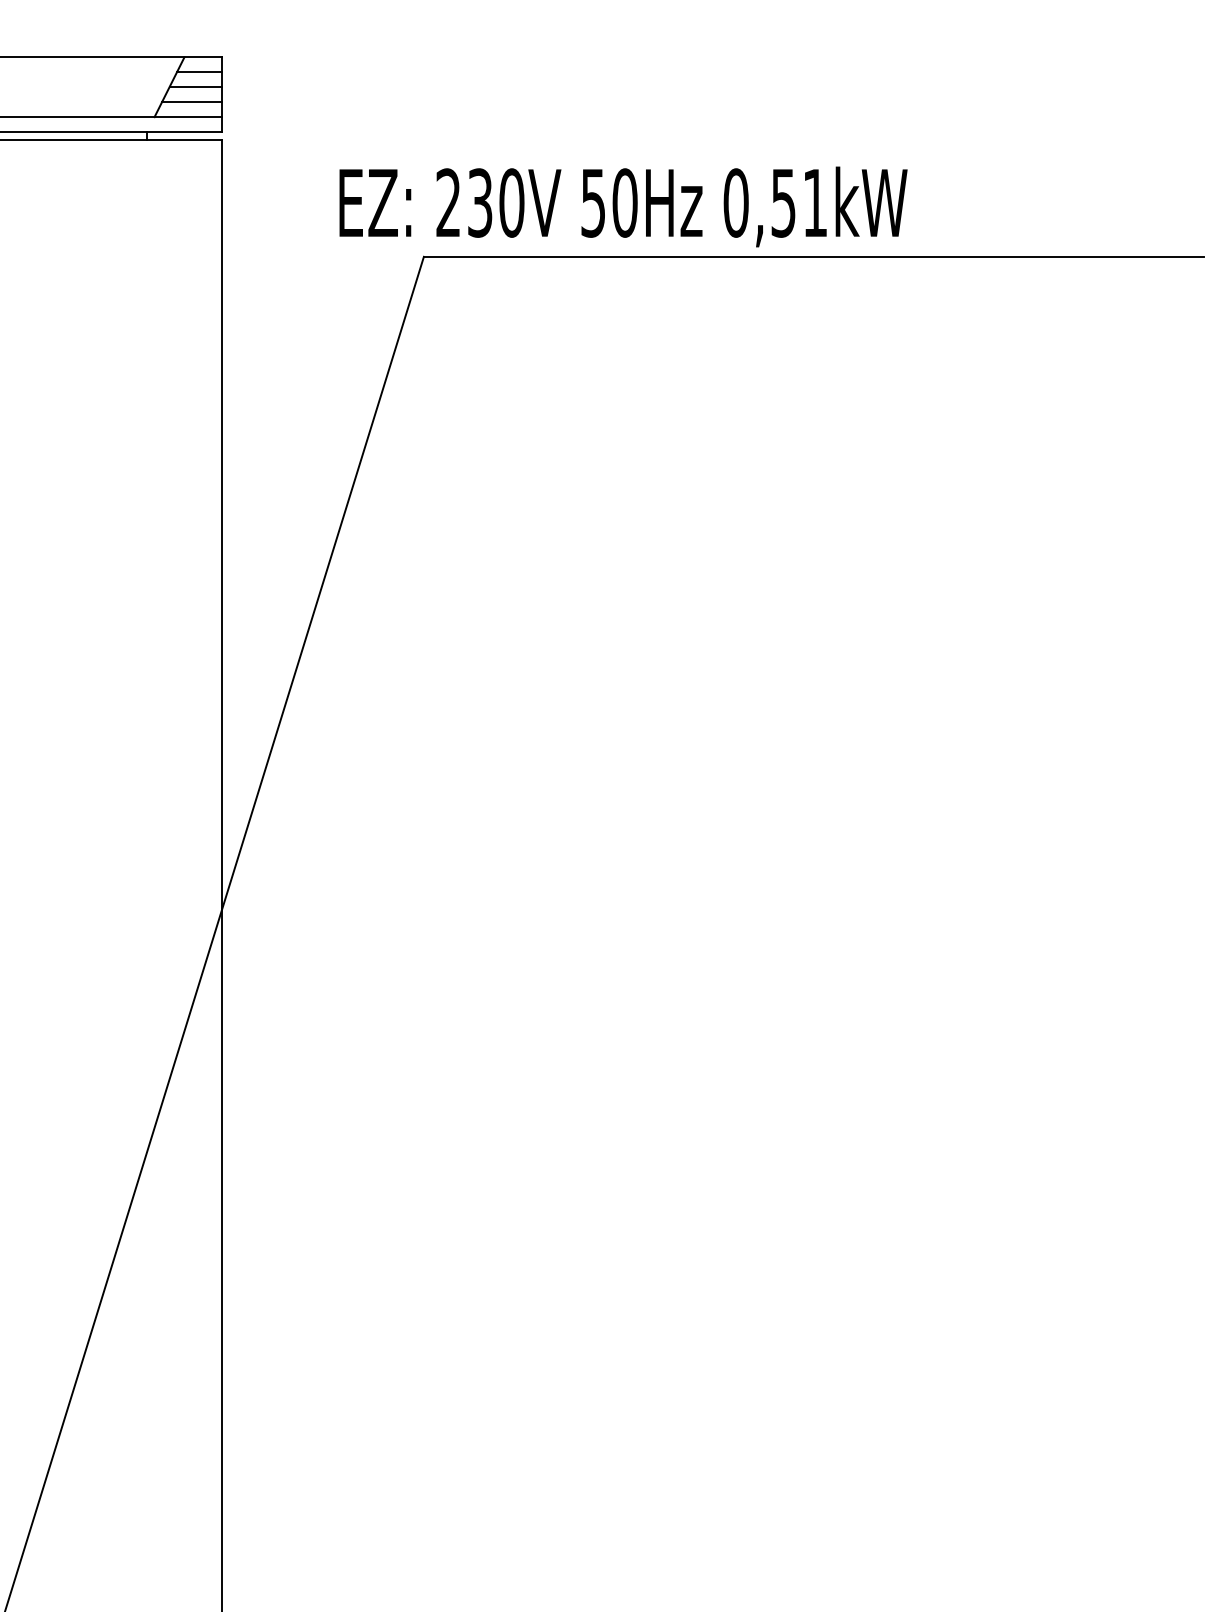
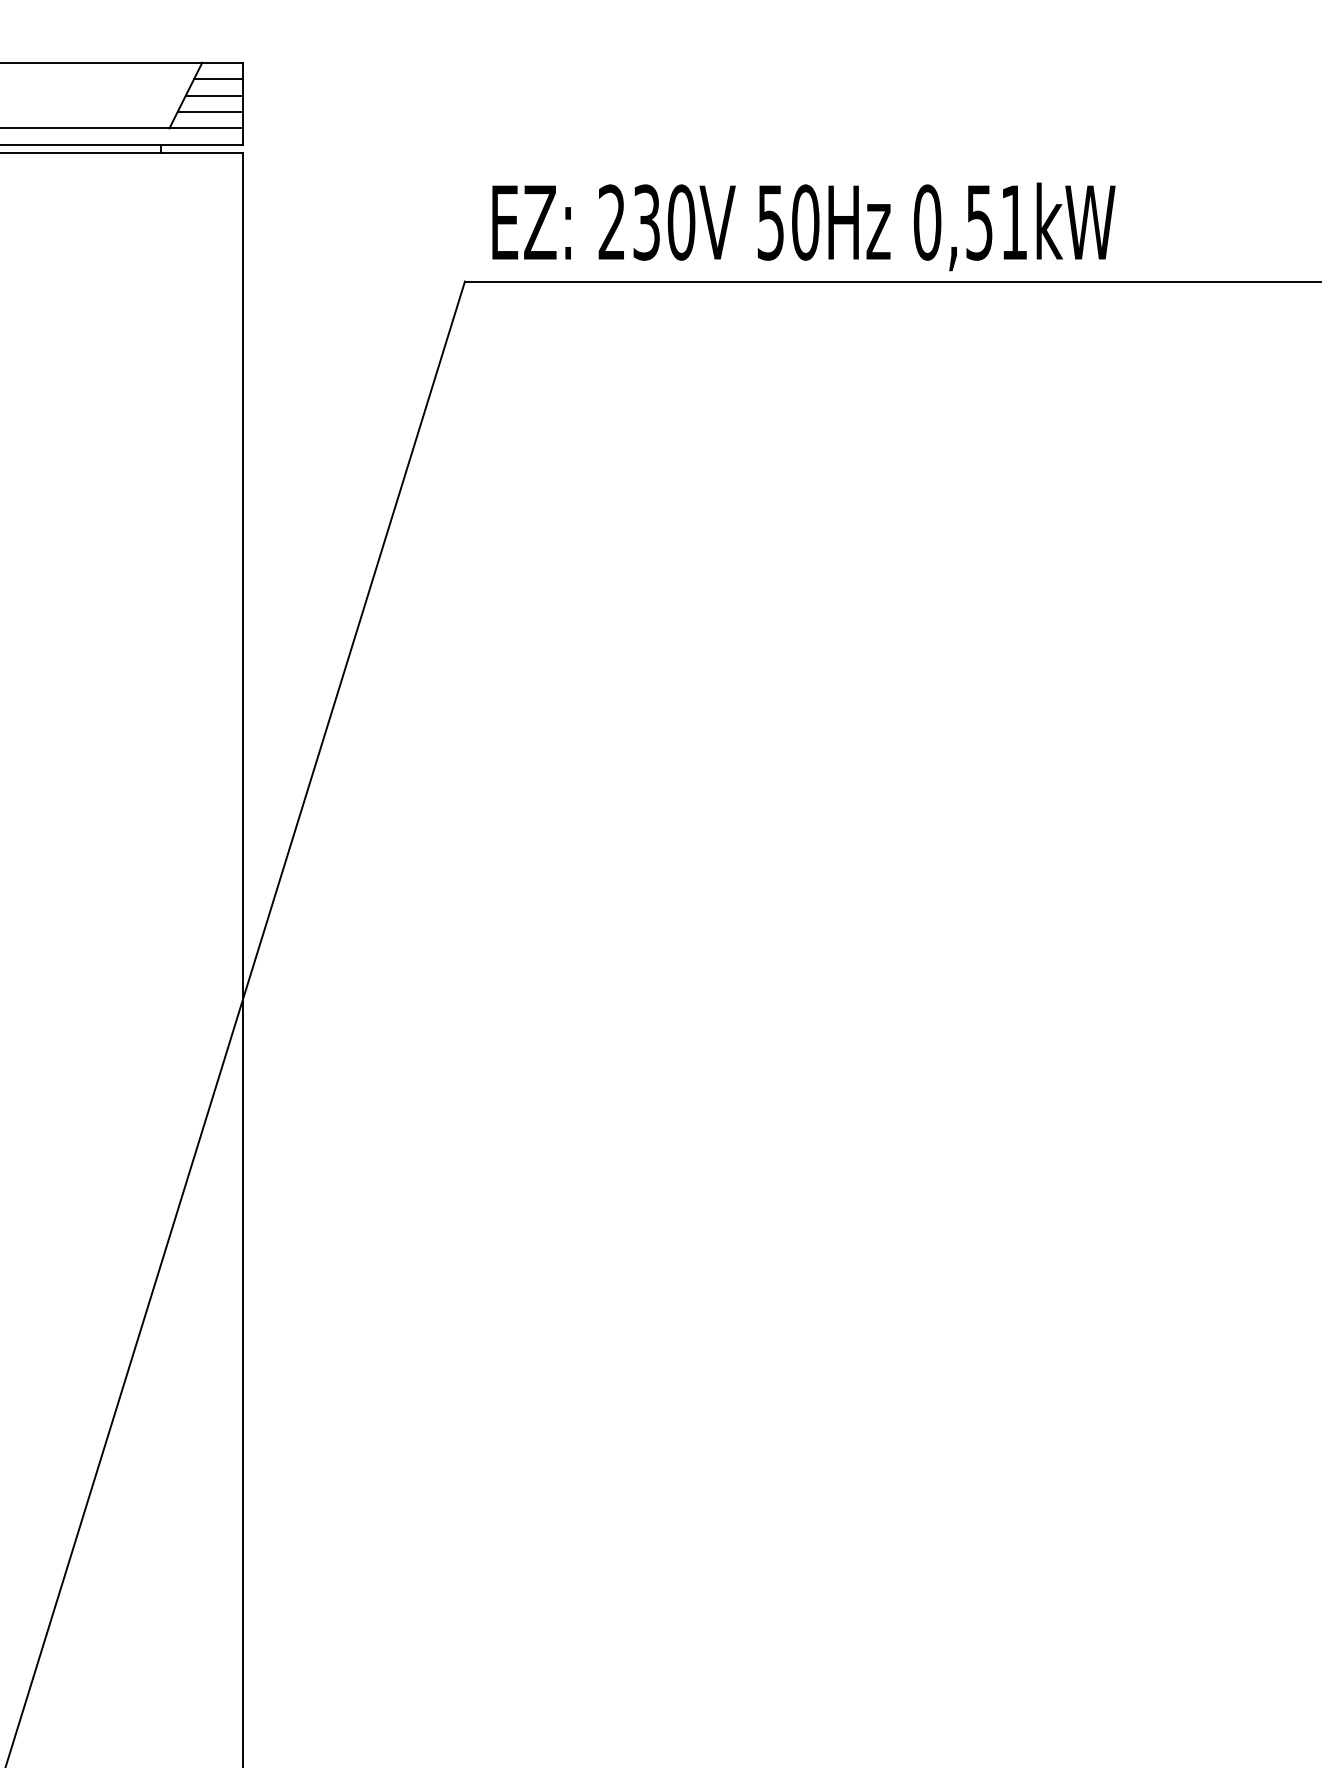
text: (623, 206) -> (803, 226), moved

